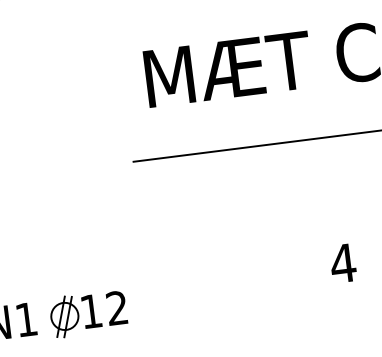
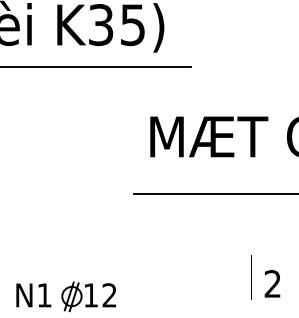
line: (312, 258) -> (251, 277), added
text: (342, 262) -> (272, 283), 4 -> 2

